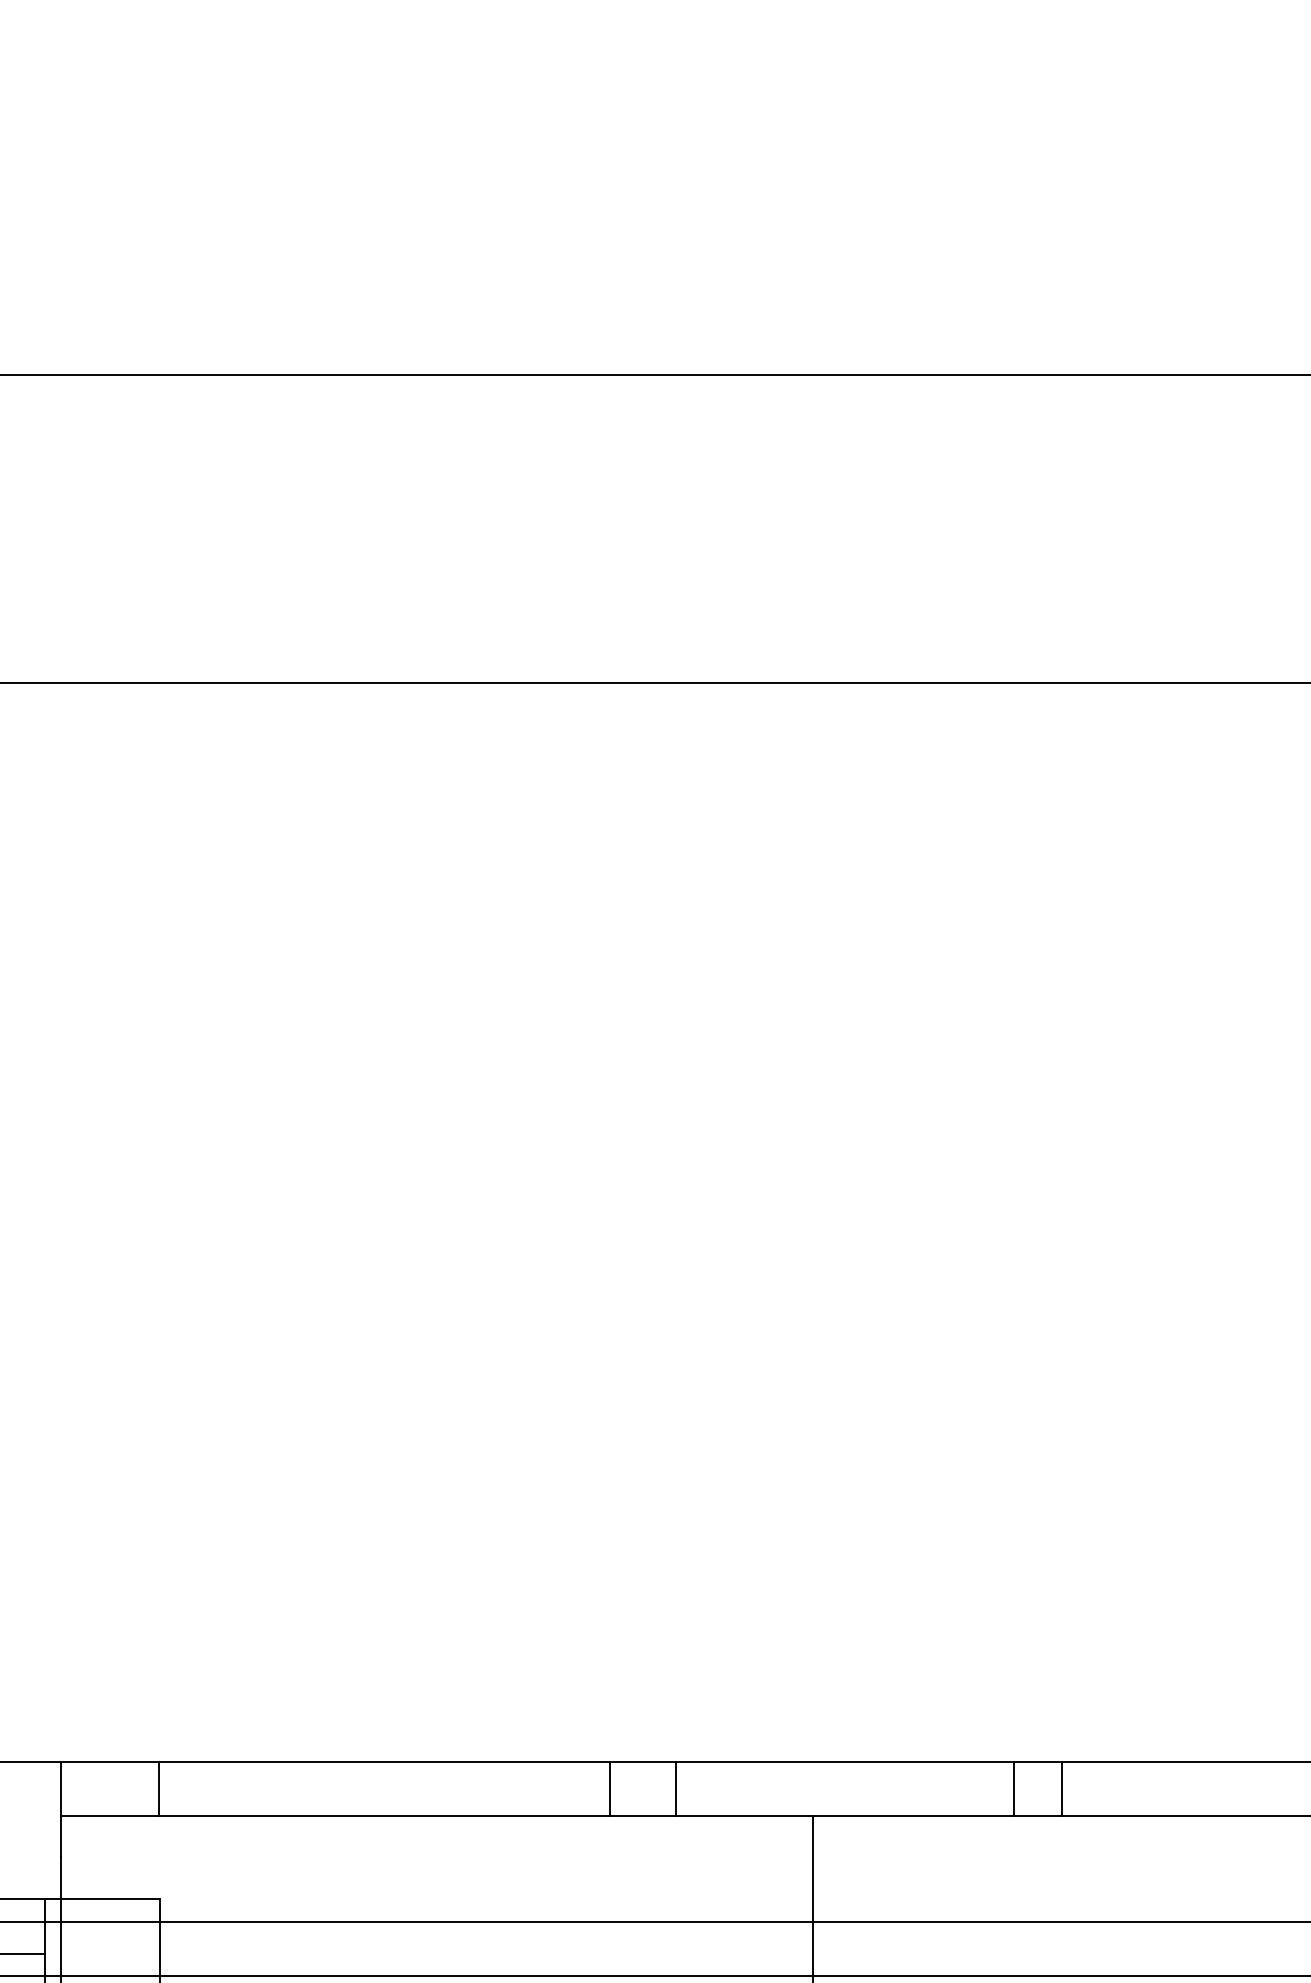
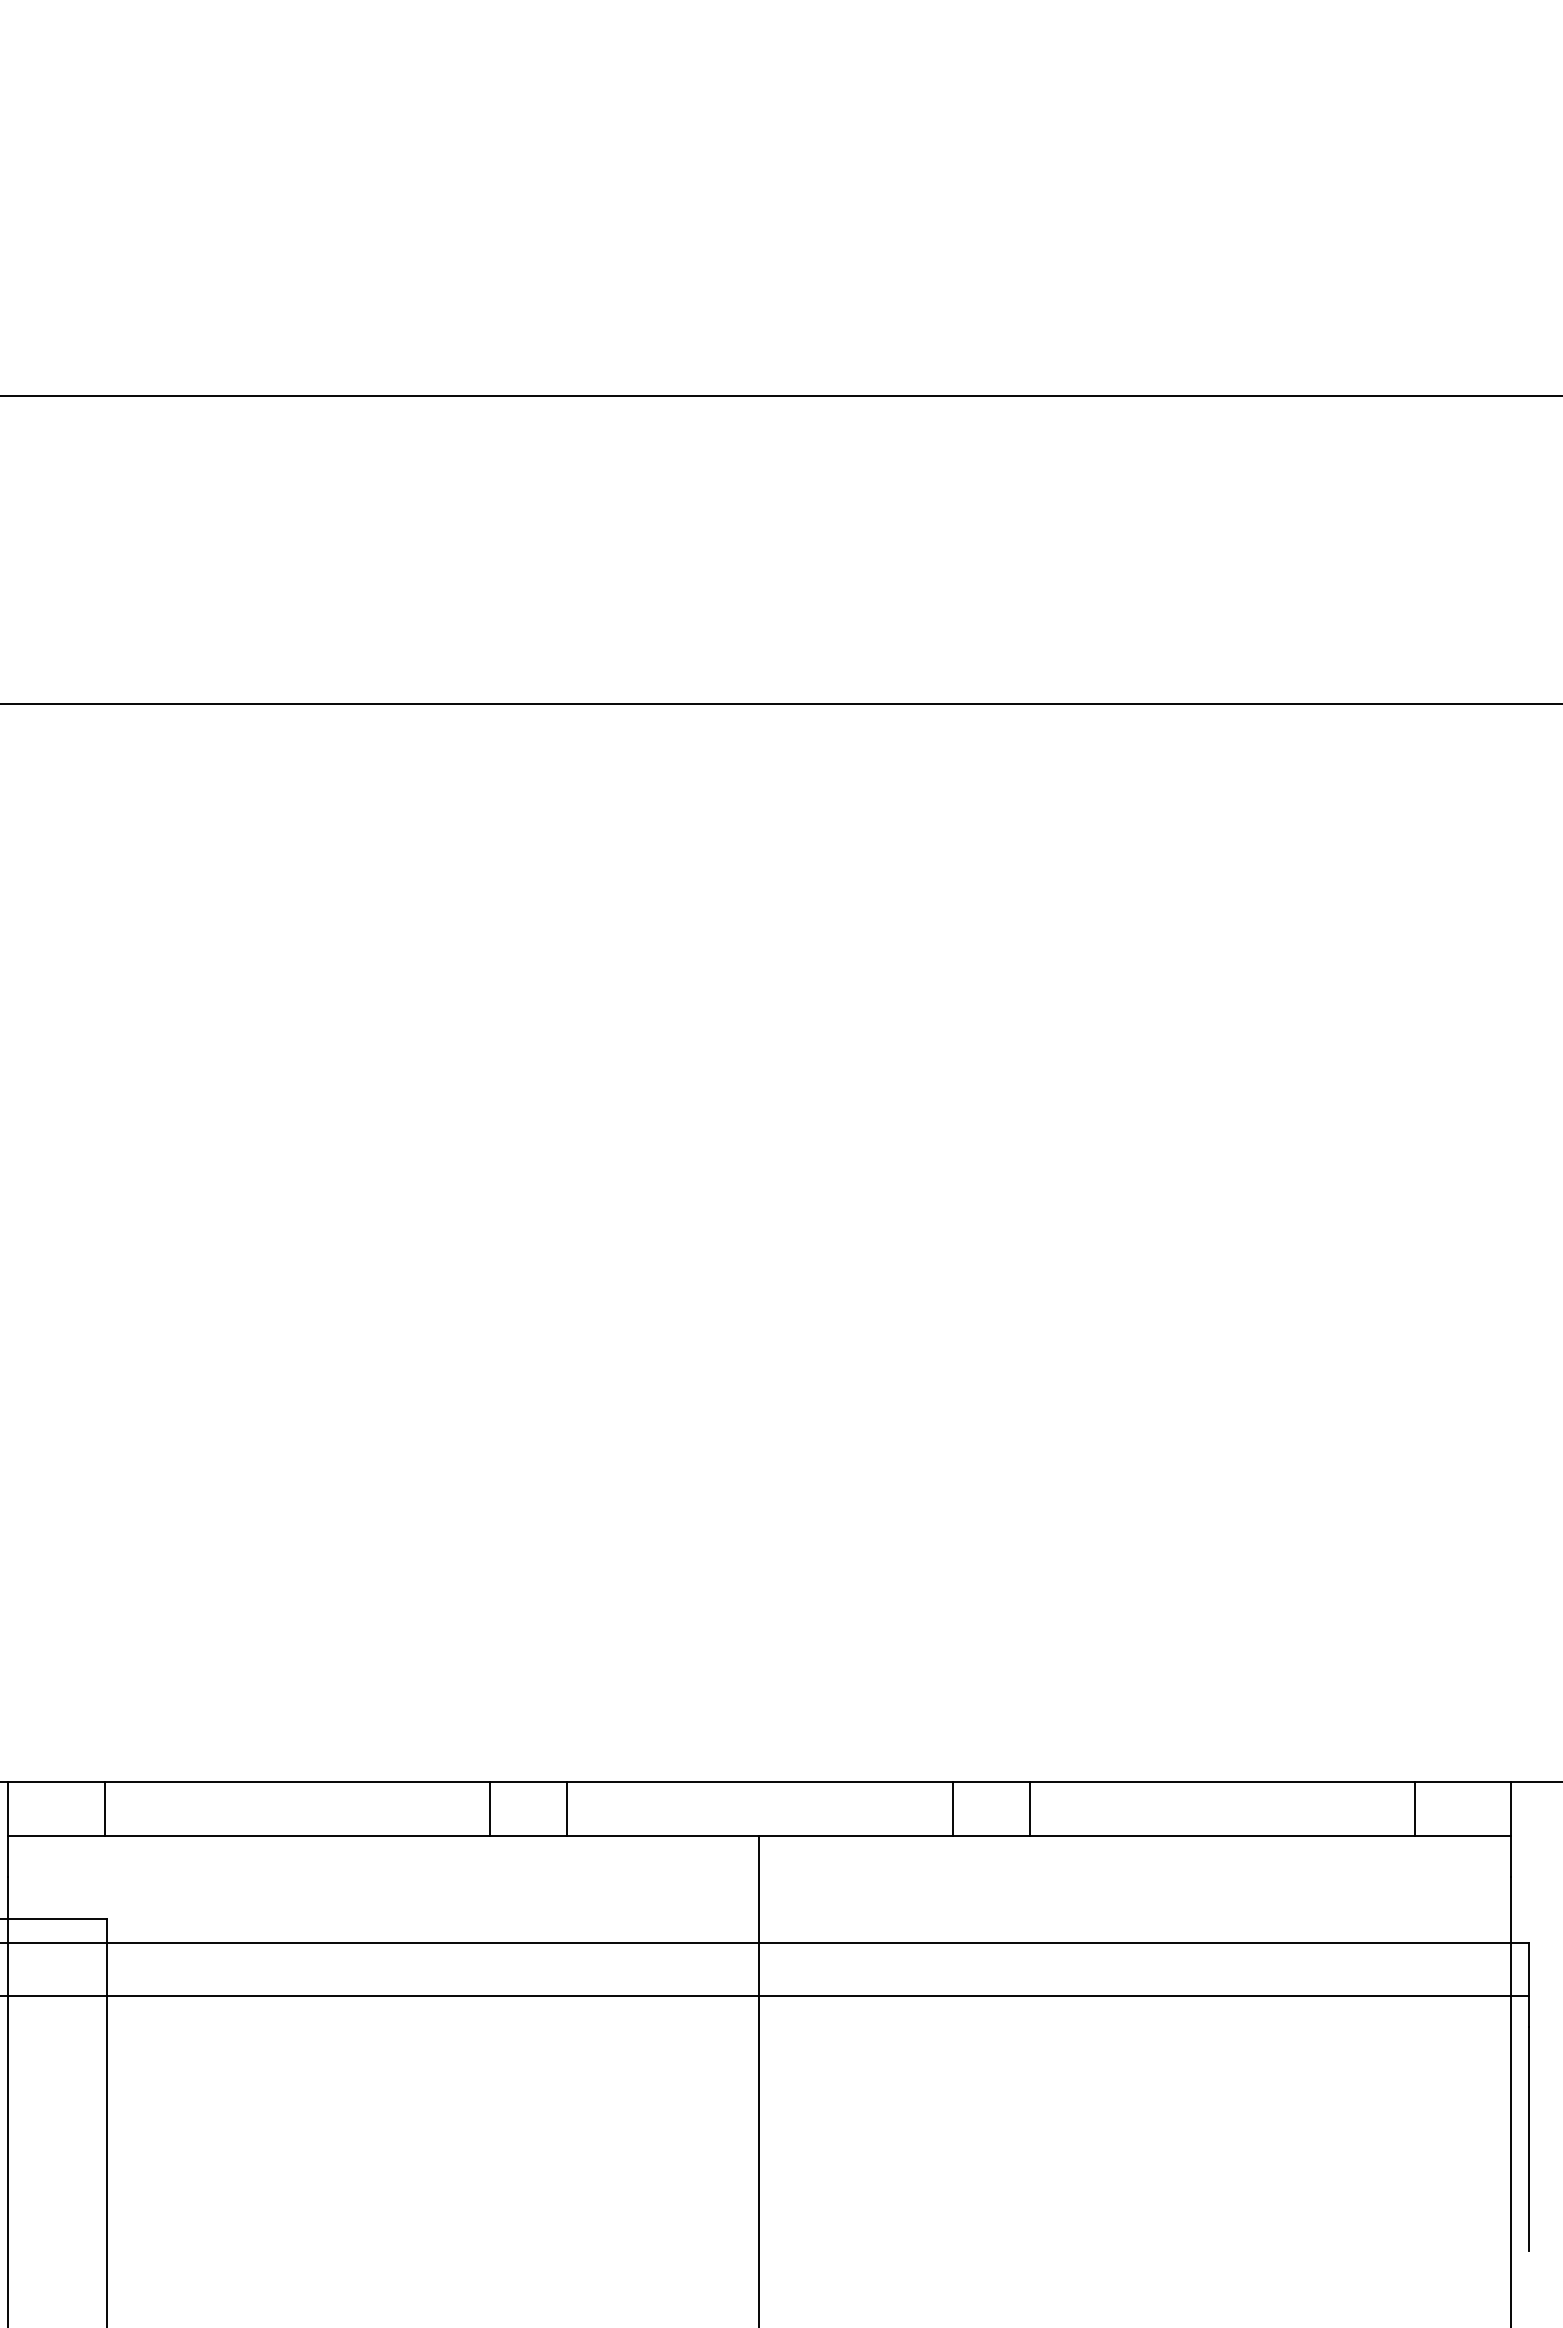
line: (609, 1788) -> (490, 1808), moved
line: (675, 1788) -> (567, 1808), moved
line: (1013, 1788) -> (1029, 1808), moved
line: (1061, 1788) -> (952, 1808), moved

